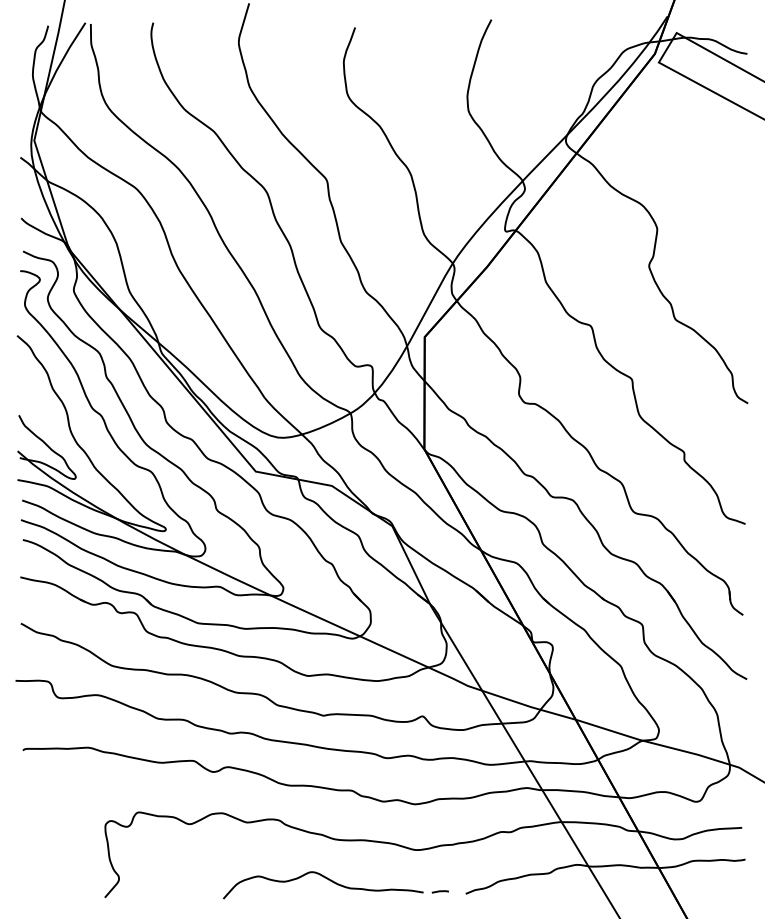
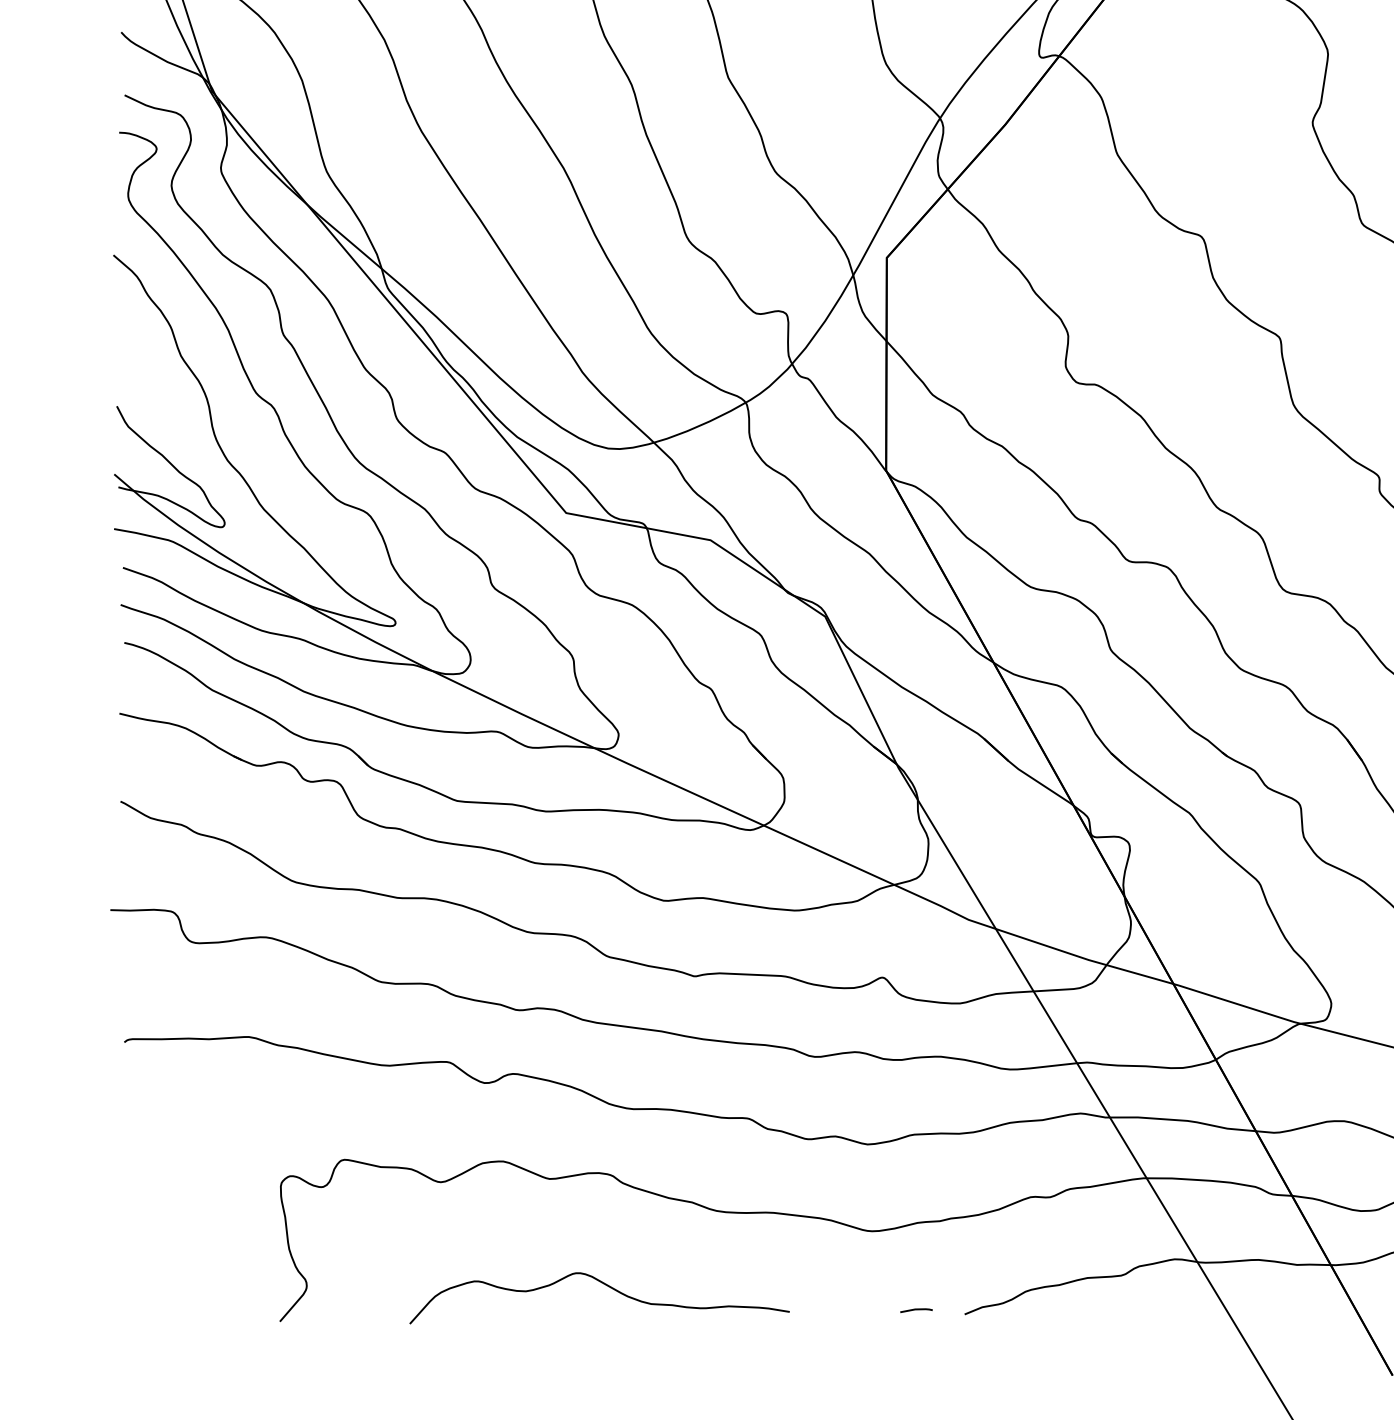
curve: (326, 879) -> (605, 1287), moved

